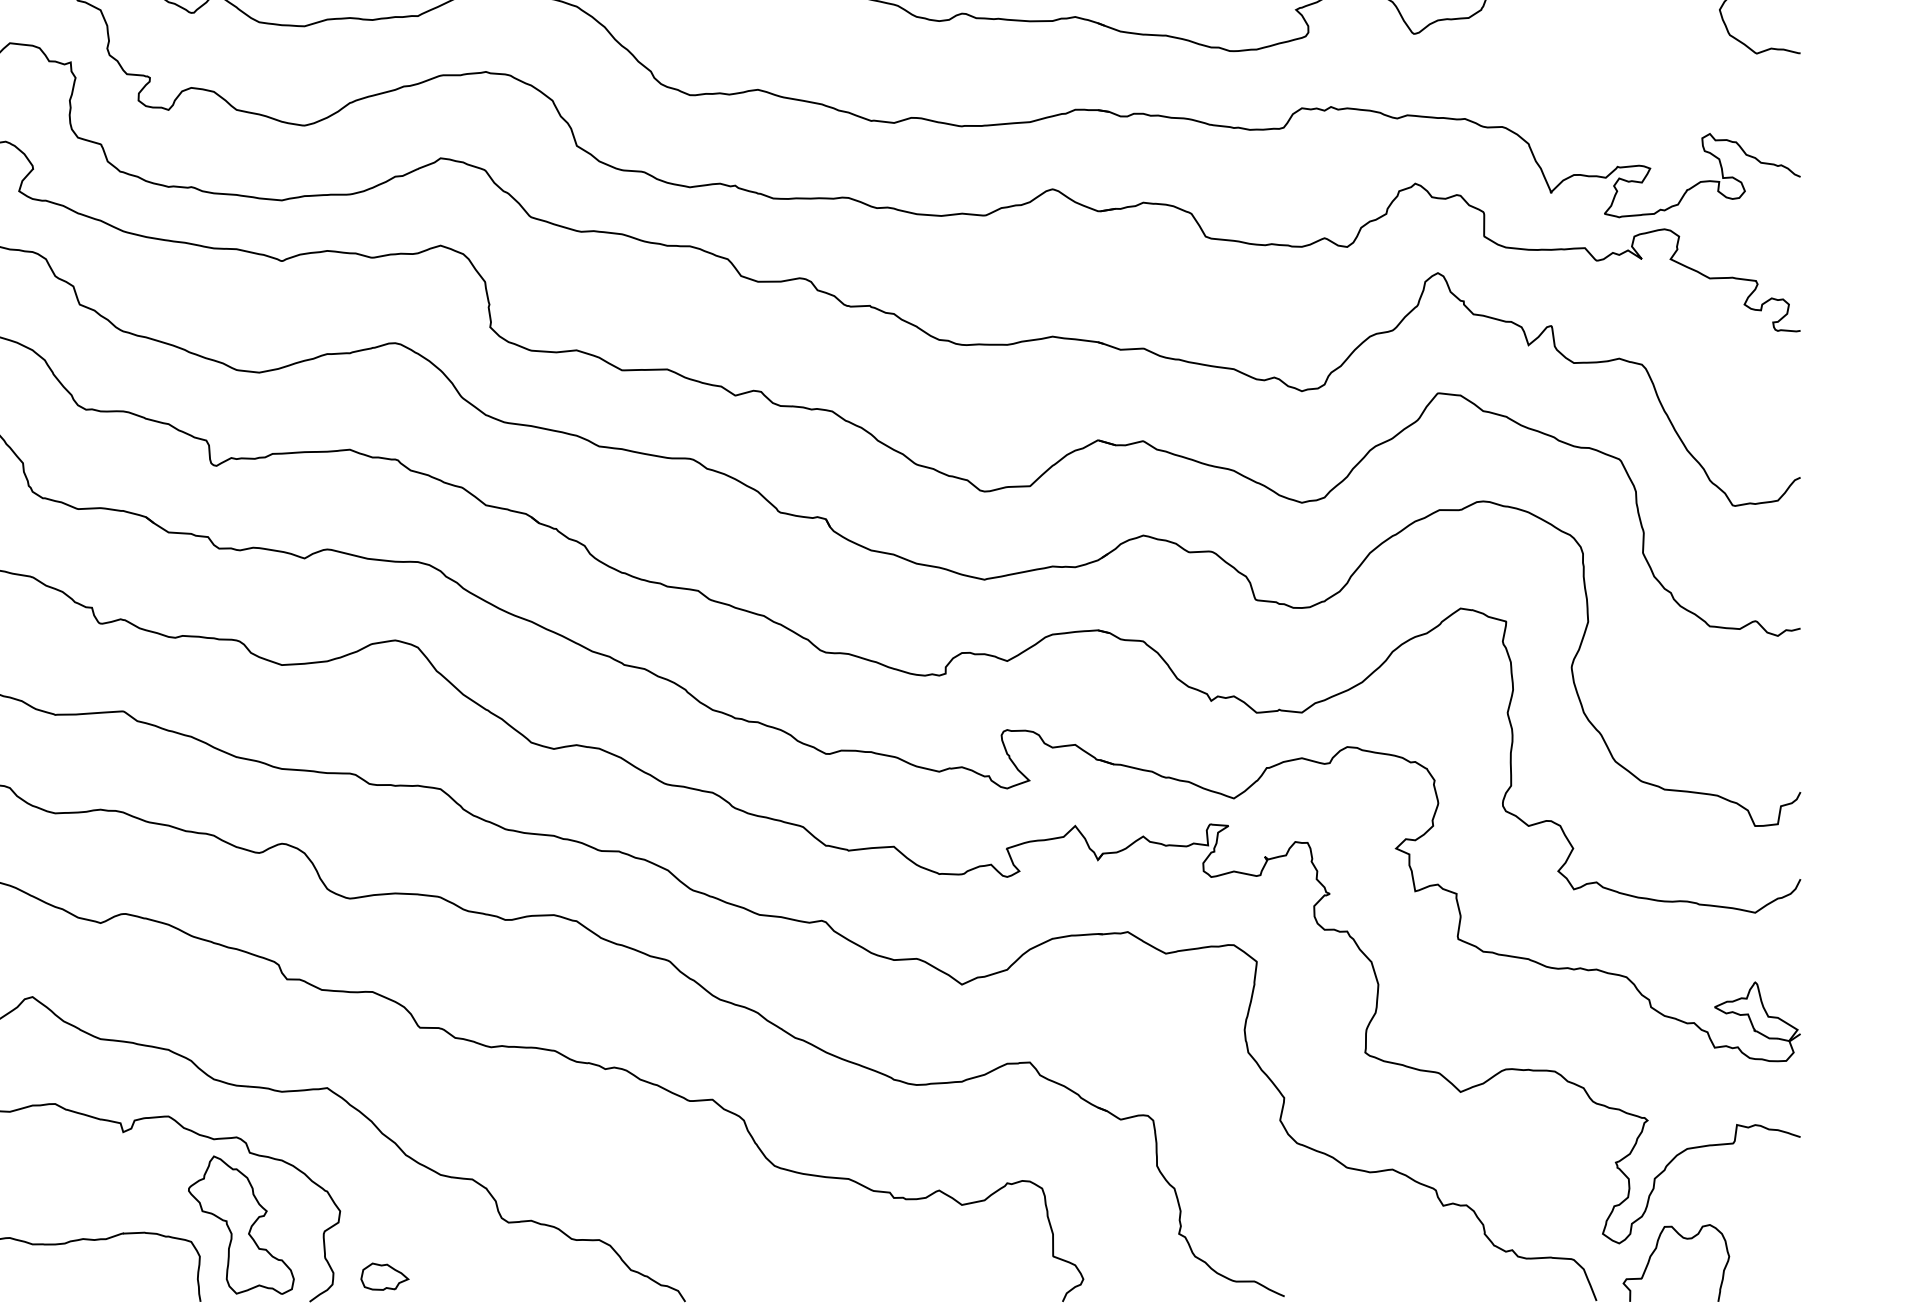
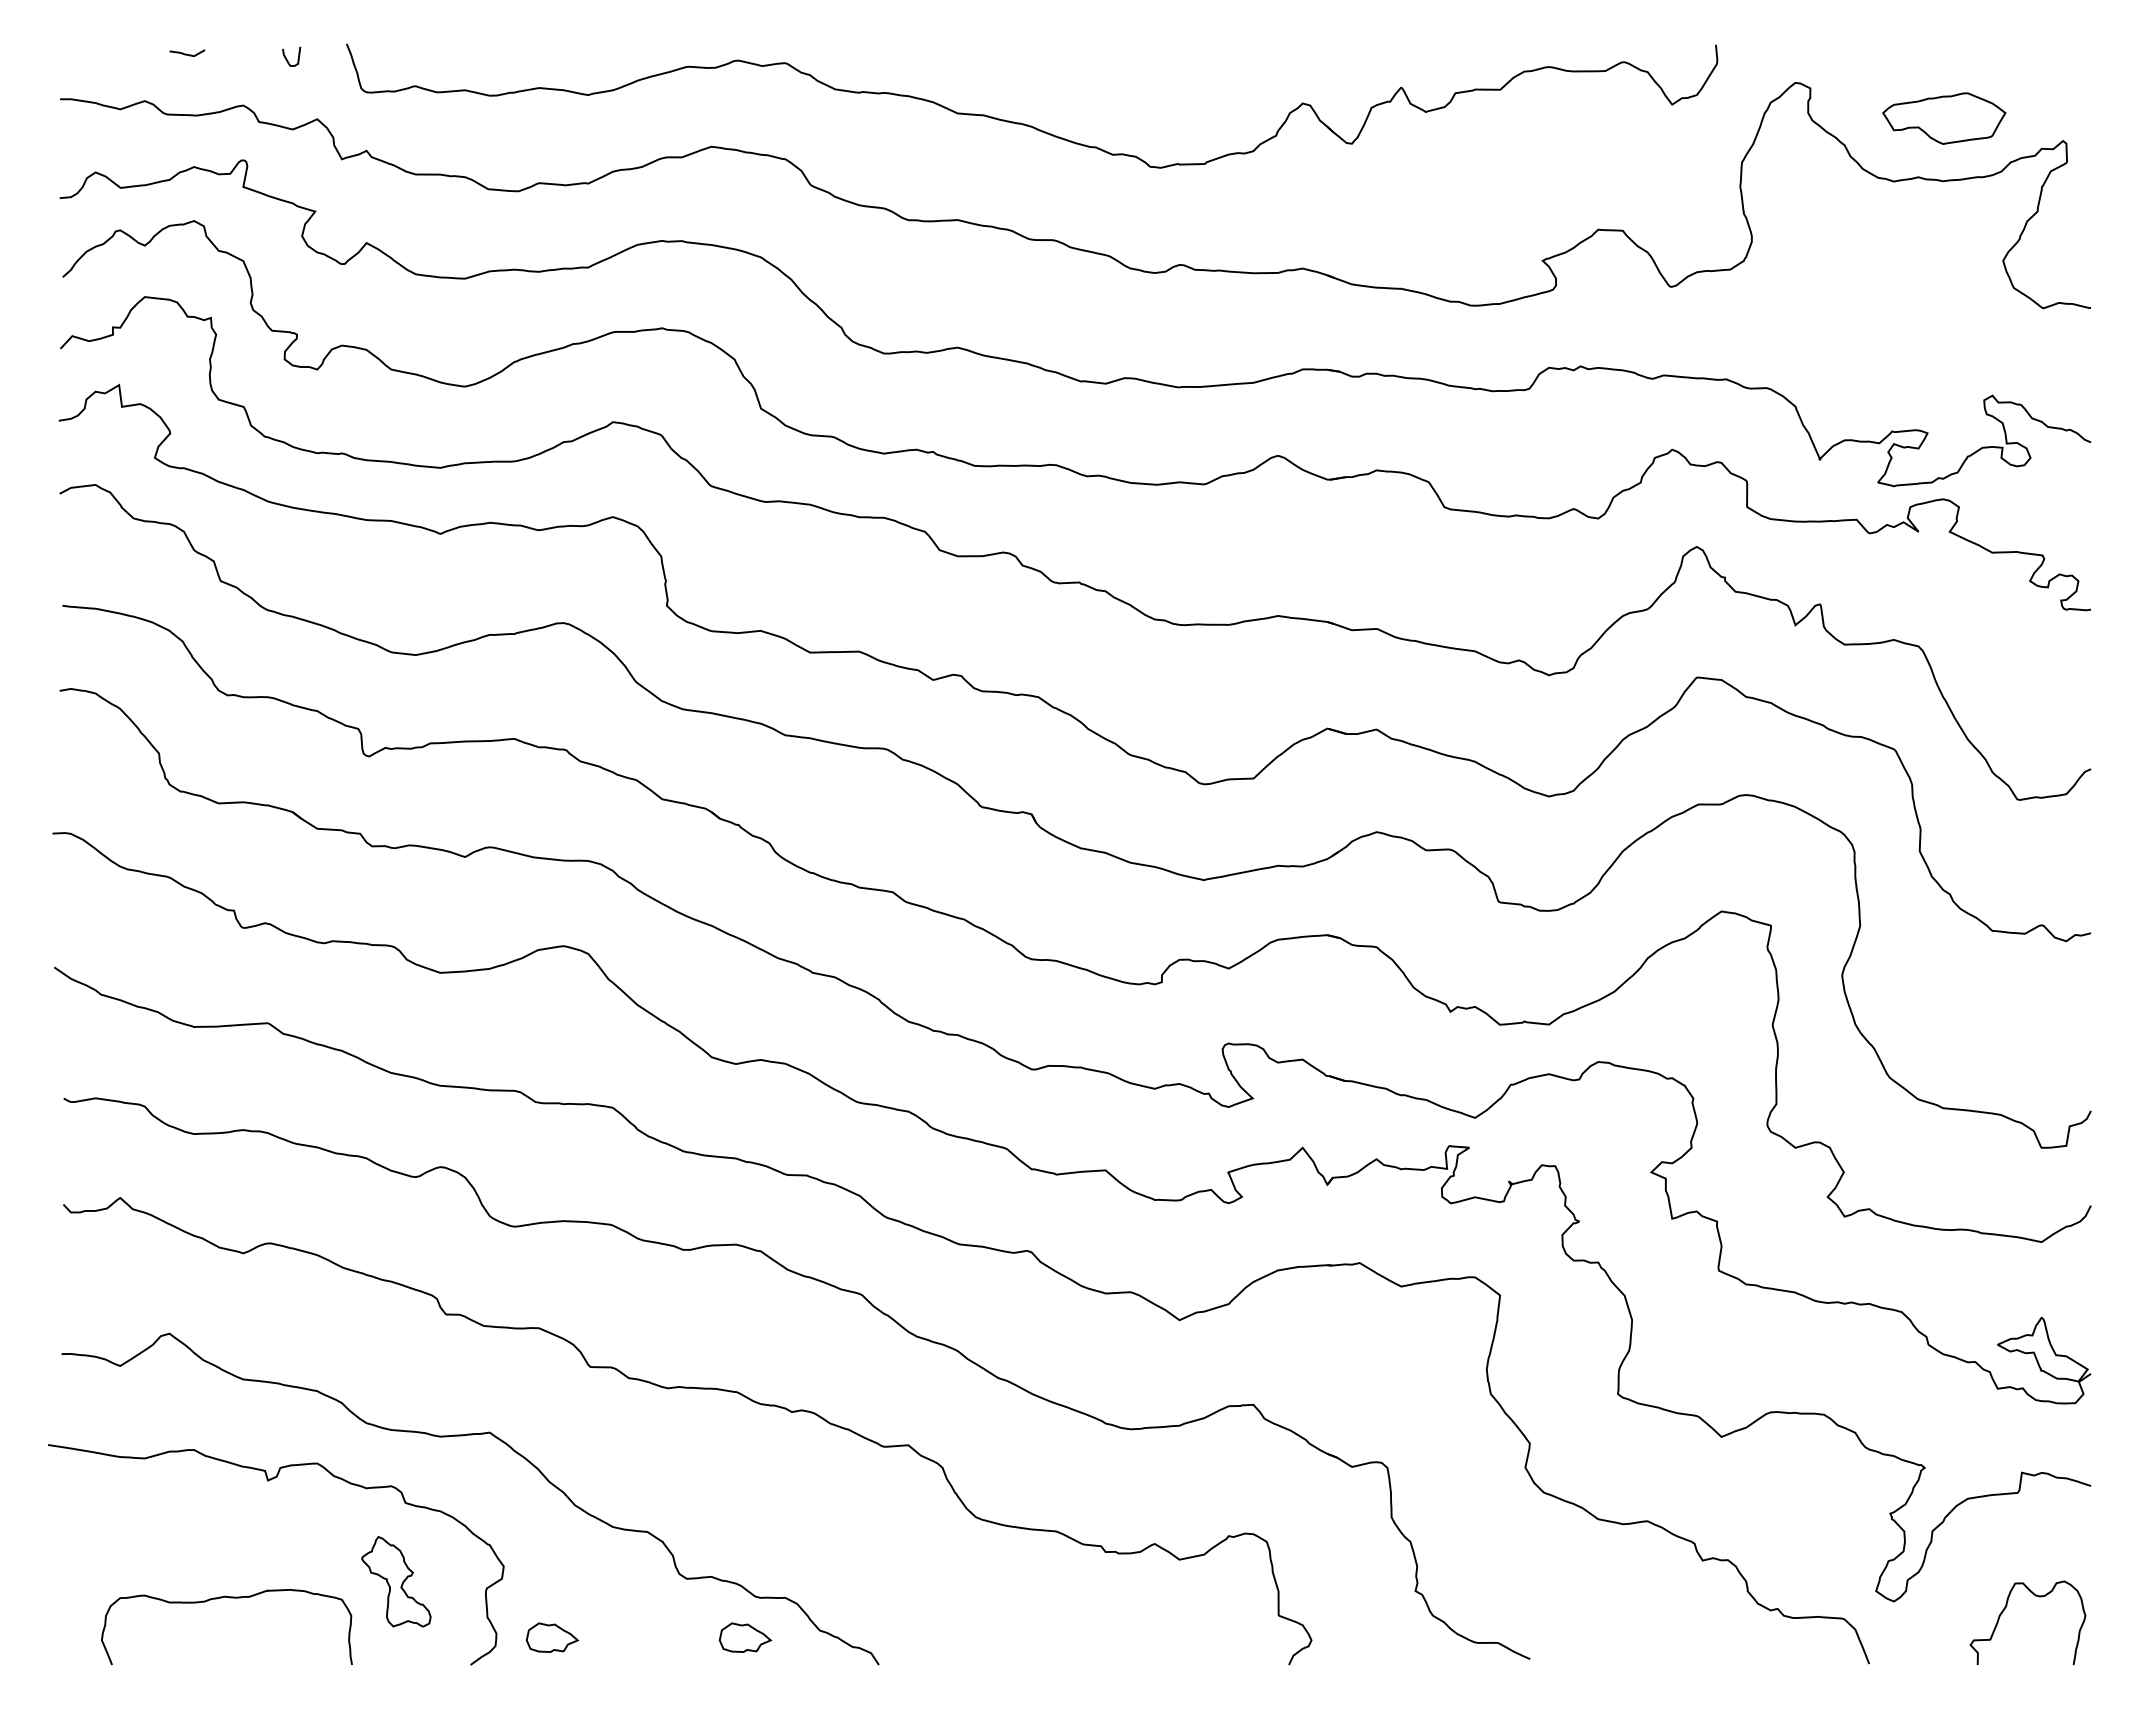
part: (241, 1225) -> (396, 1581), size x0.6
curve: (1655, 1250) -> (2005, 1609), moved
part: (562, 1276) -> (745, 1637), added

